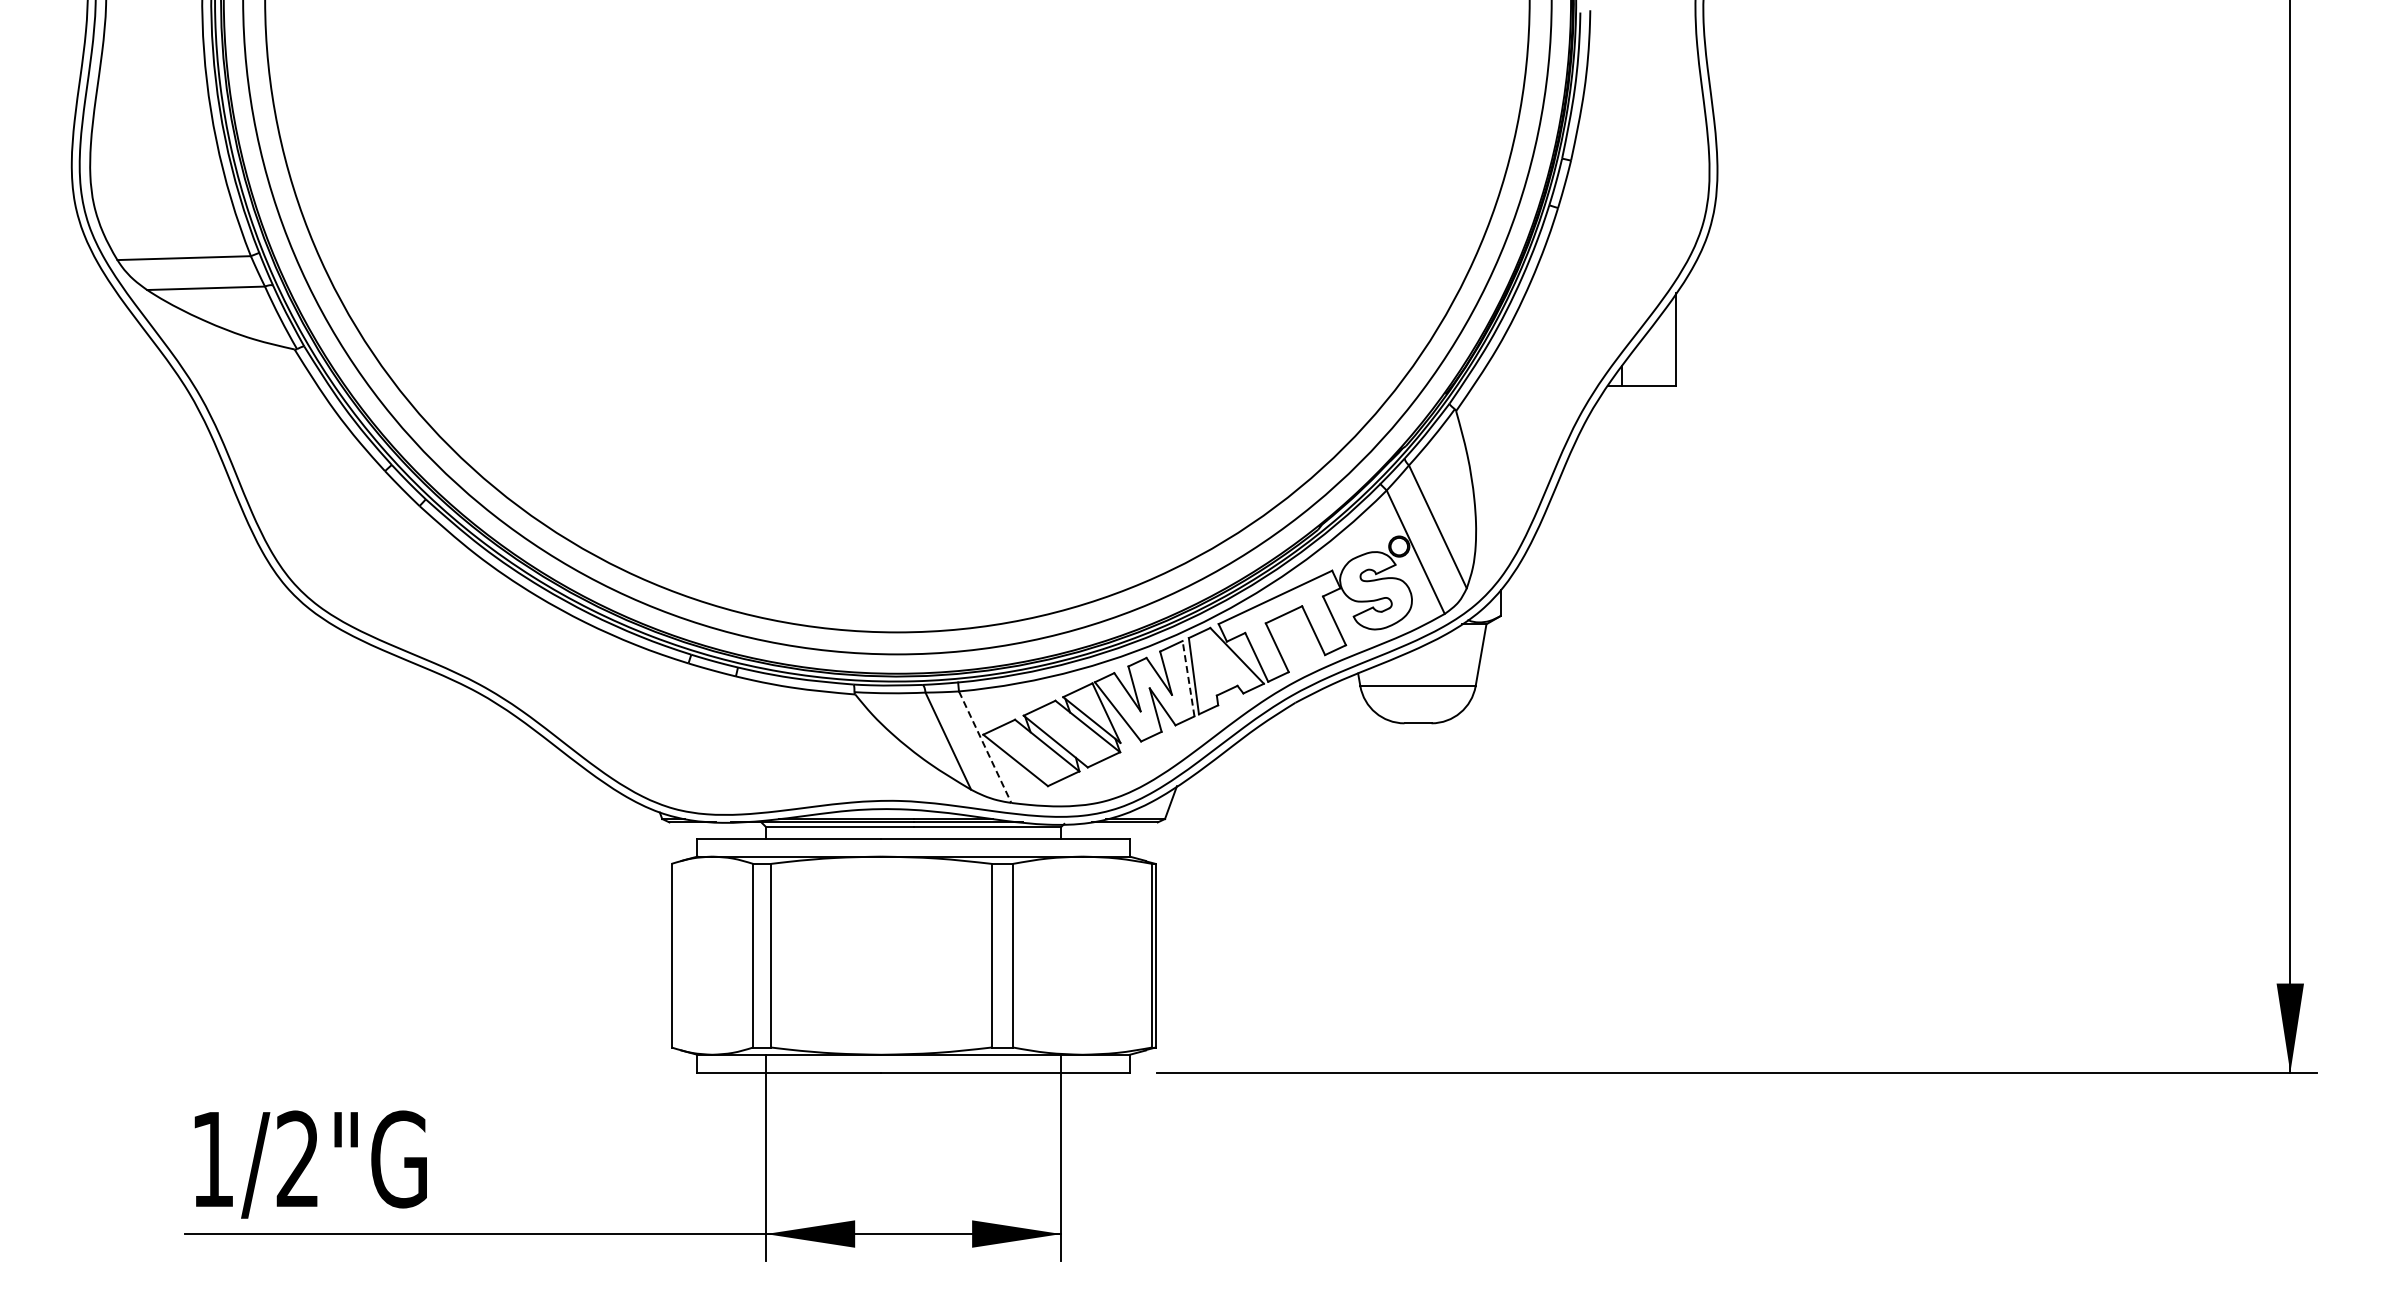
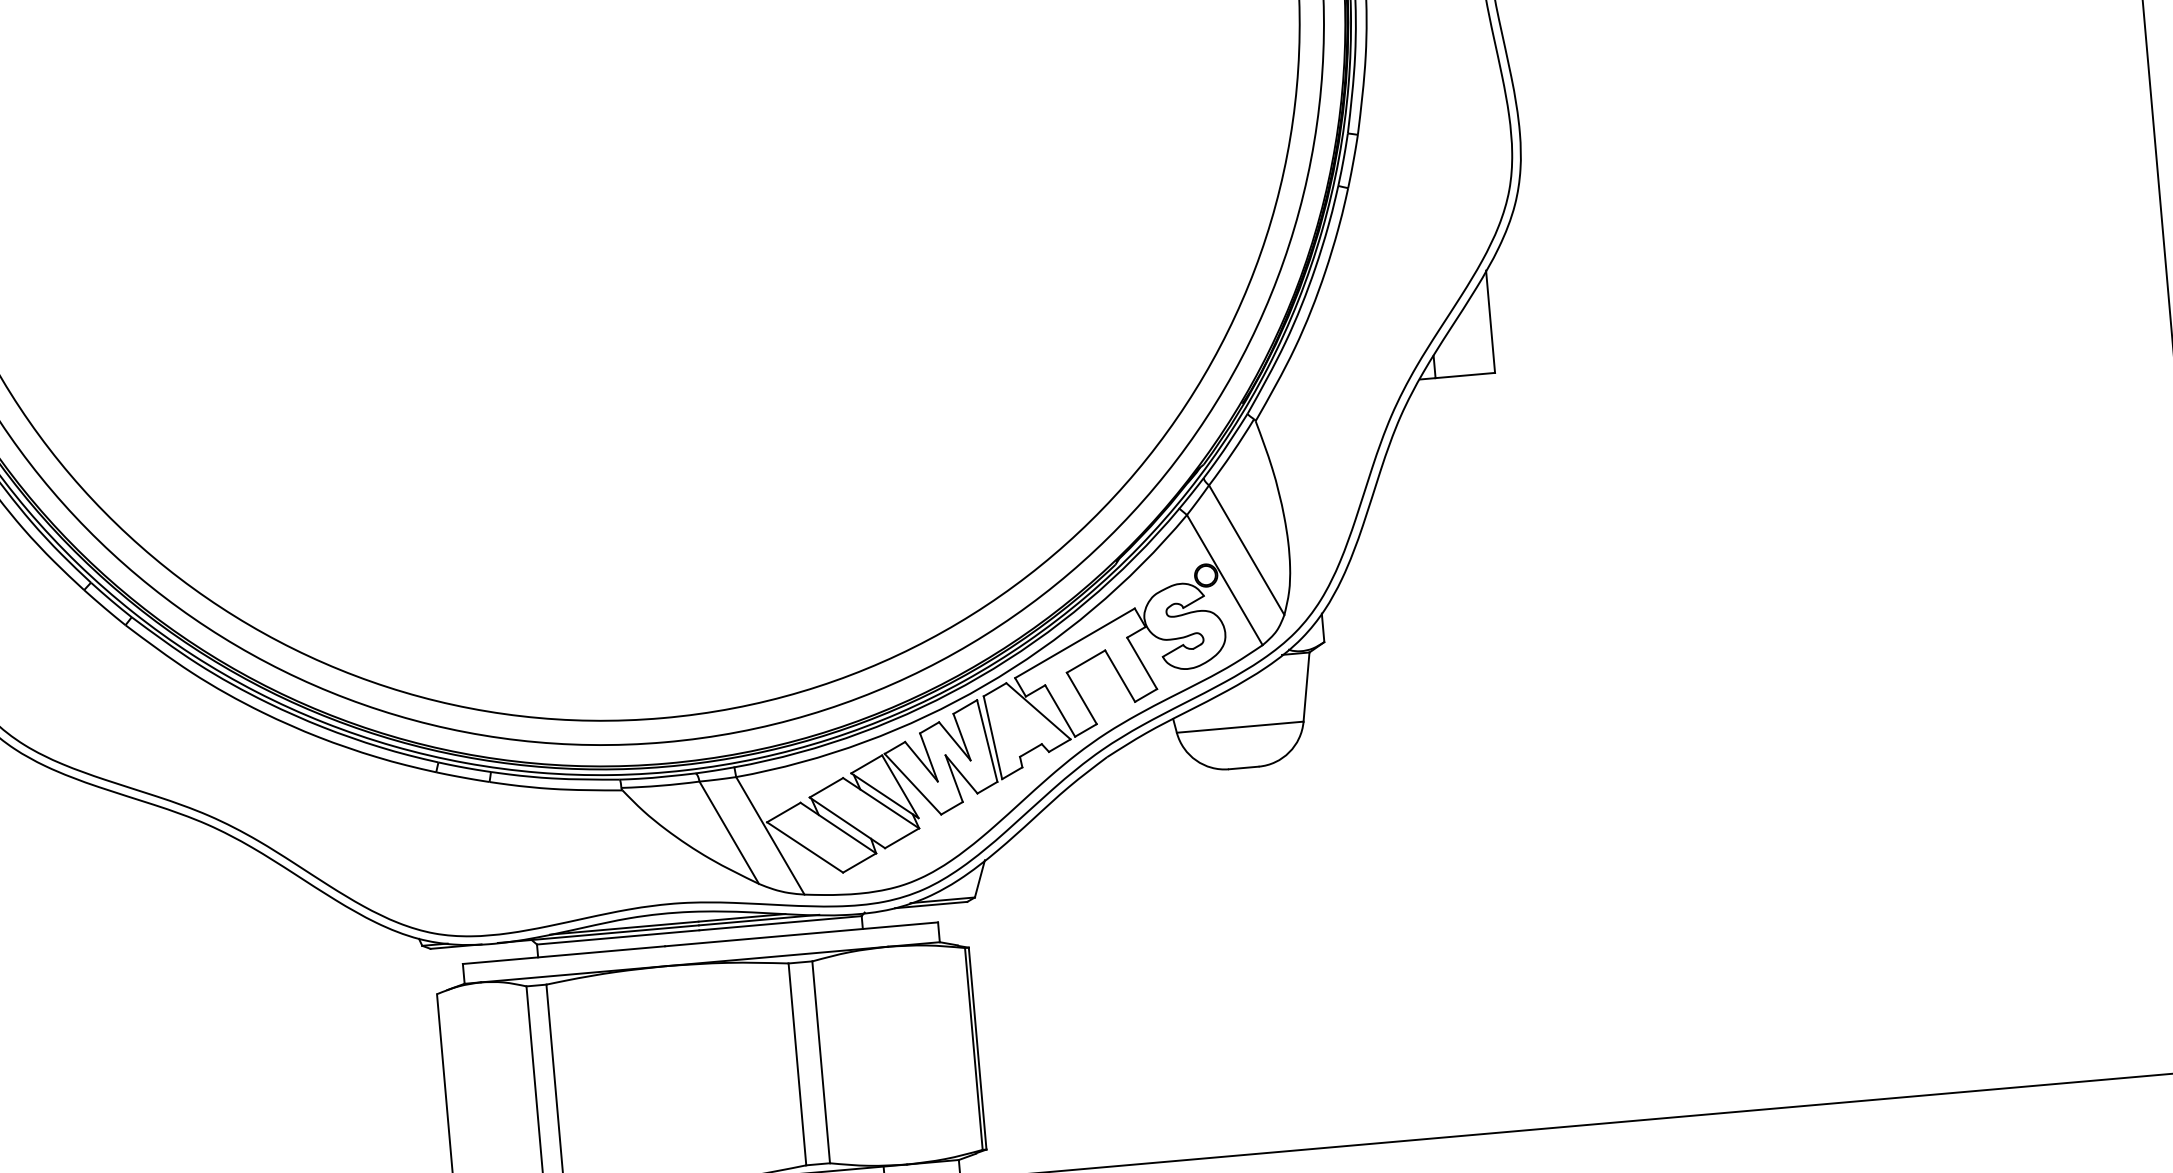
line: (1188, 678) -> (987, 740), dashed -> solid
line: (985, 747) -> (770, 836), dashed -> solid

